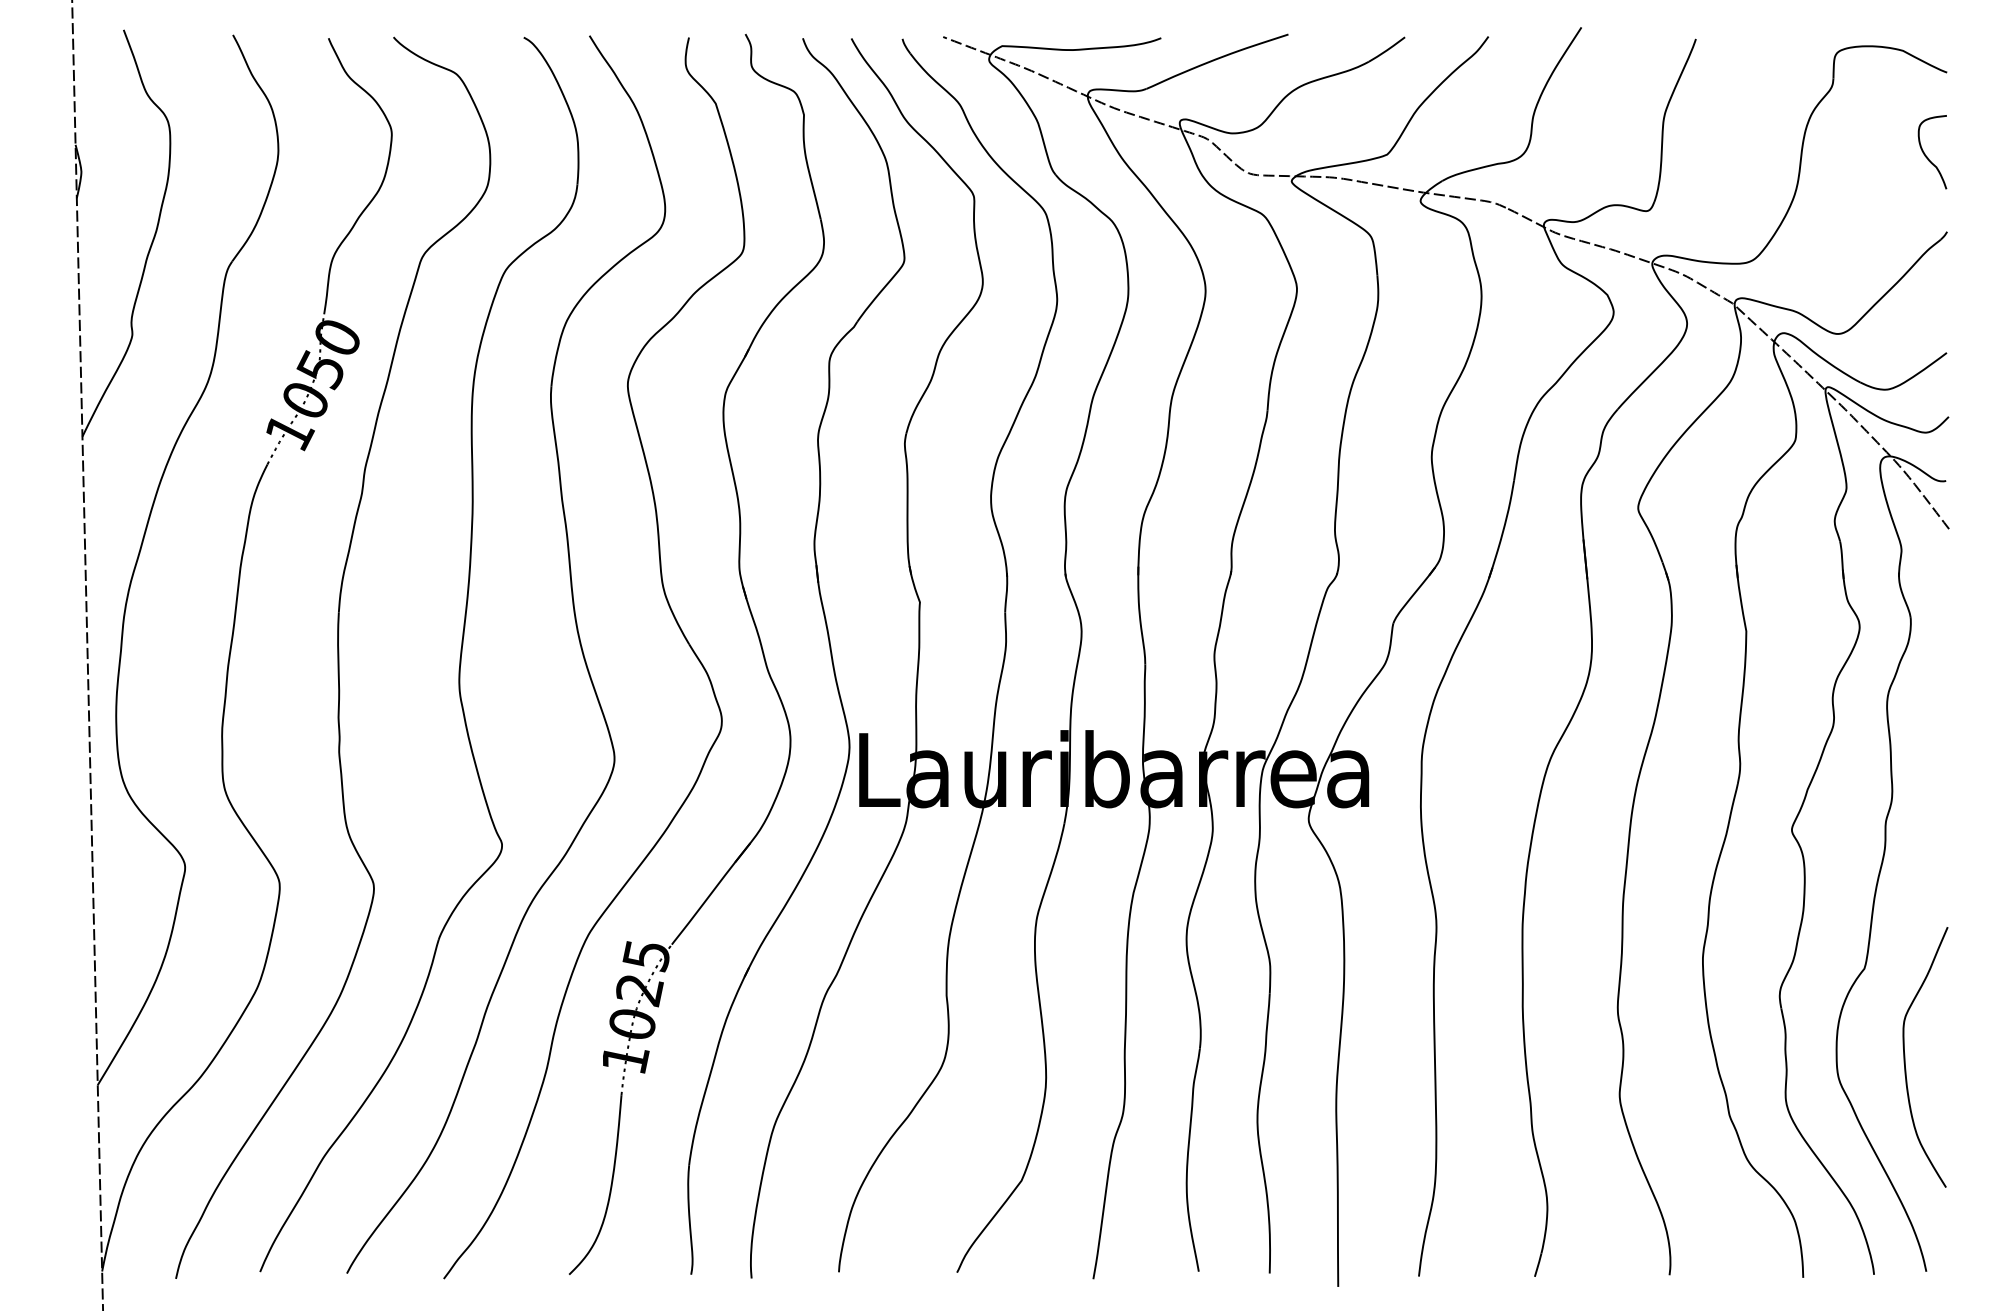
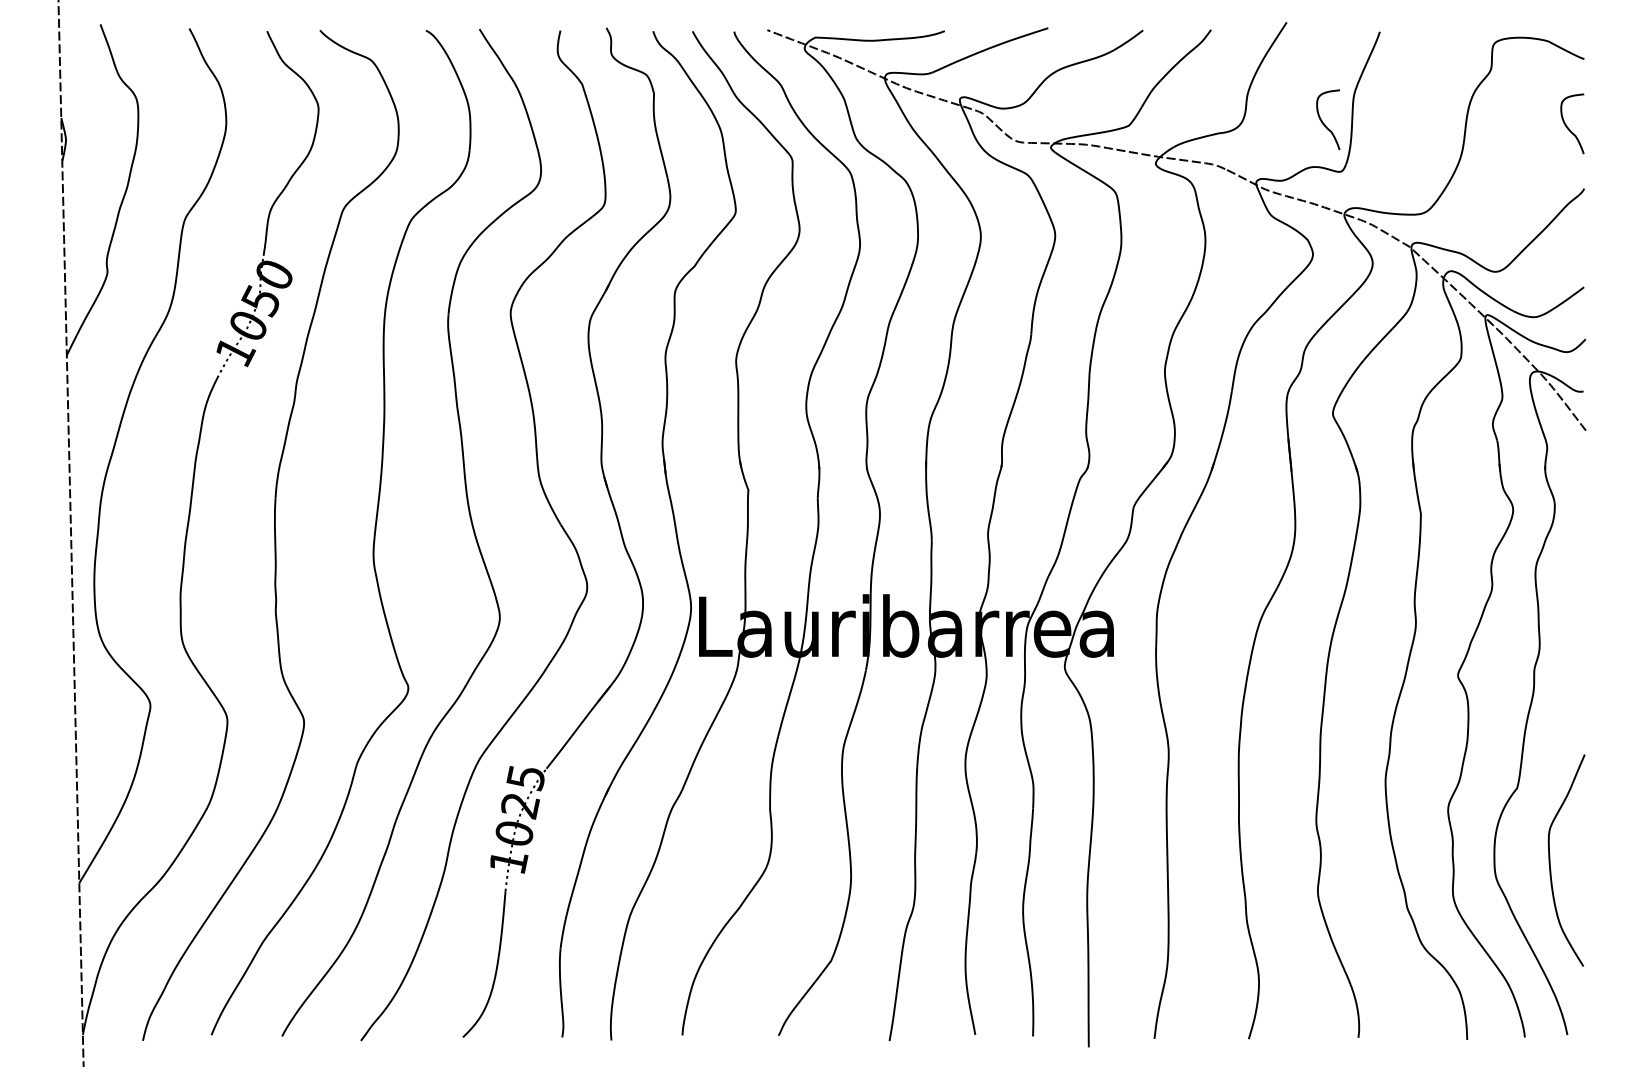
curve: (1627, 151) -> (1324, 123), added

